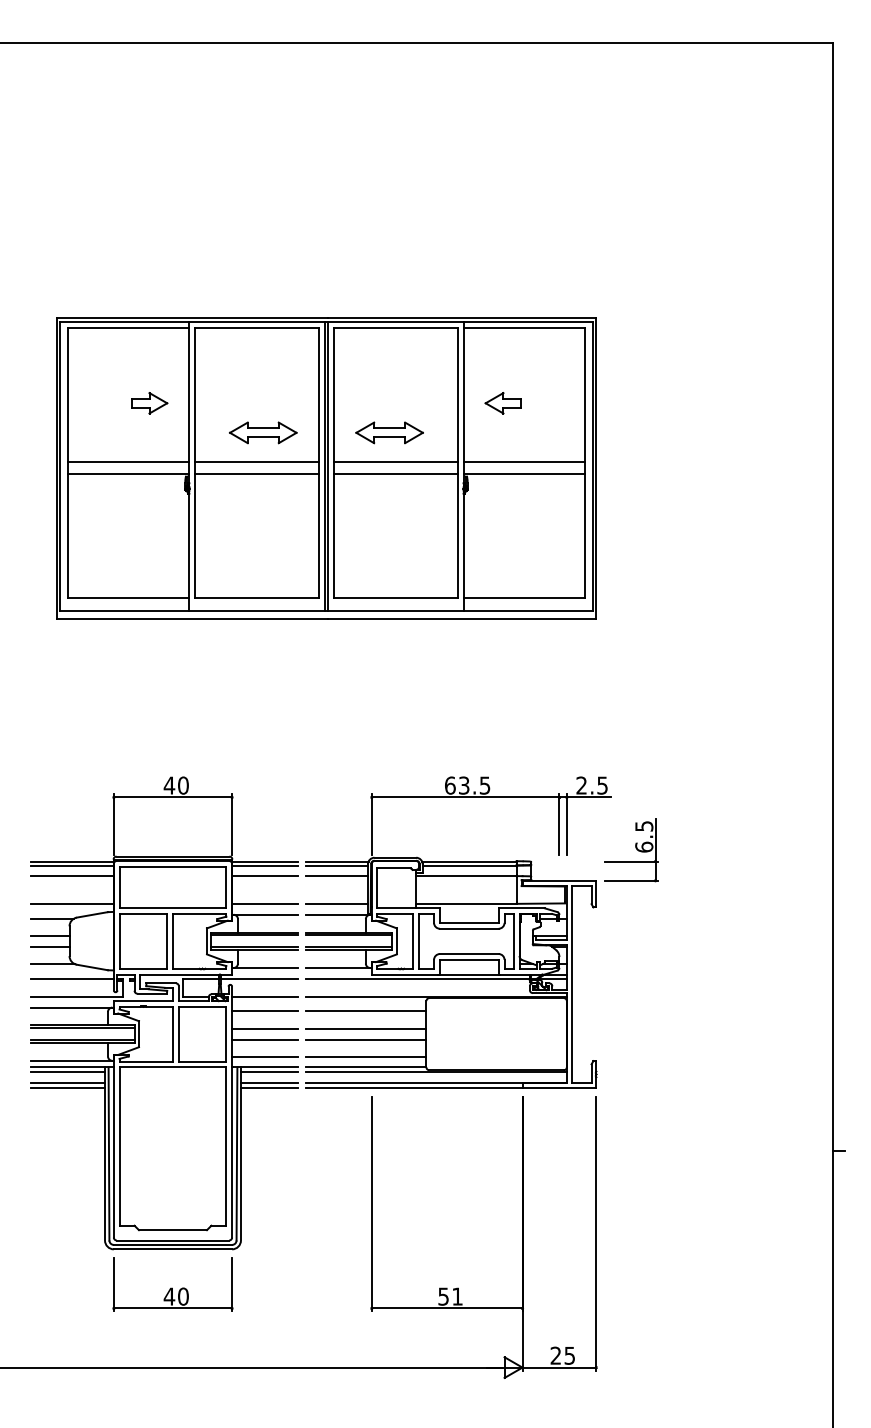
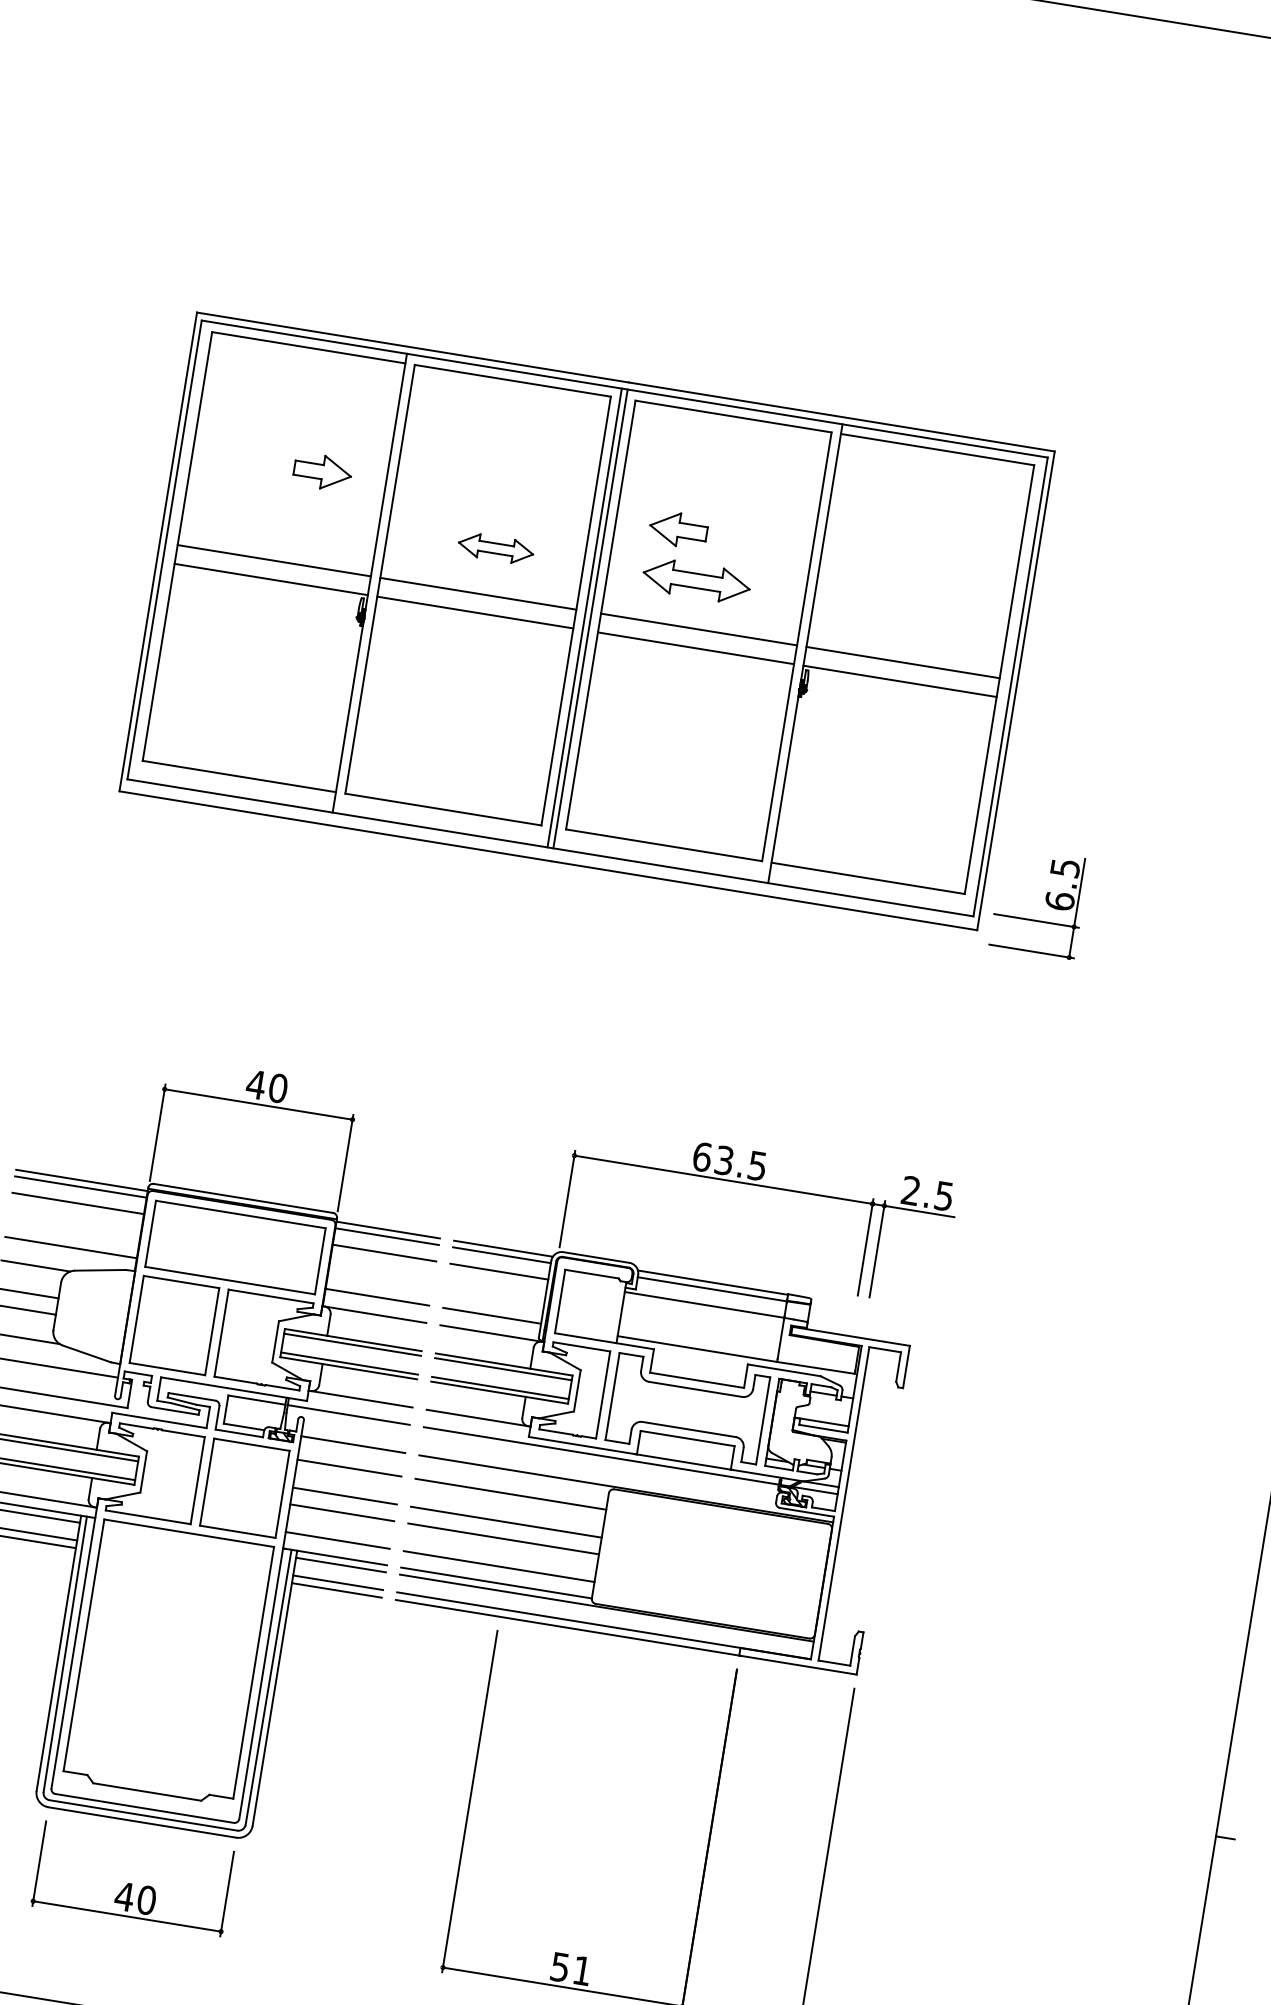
part: (502, 403) -> (677, 529), moved
part: (263, 432) -> (496, 547), size x0.7
part: (631, 850) -> (1038, 903), moved

